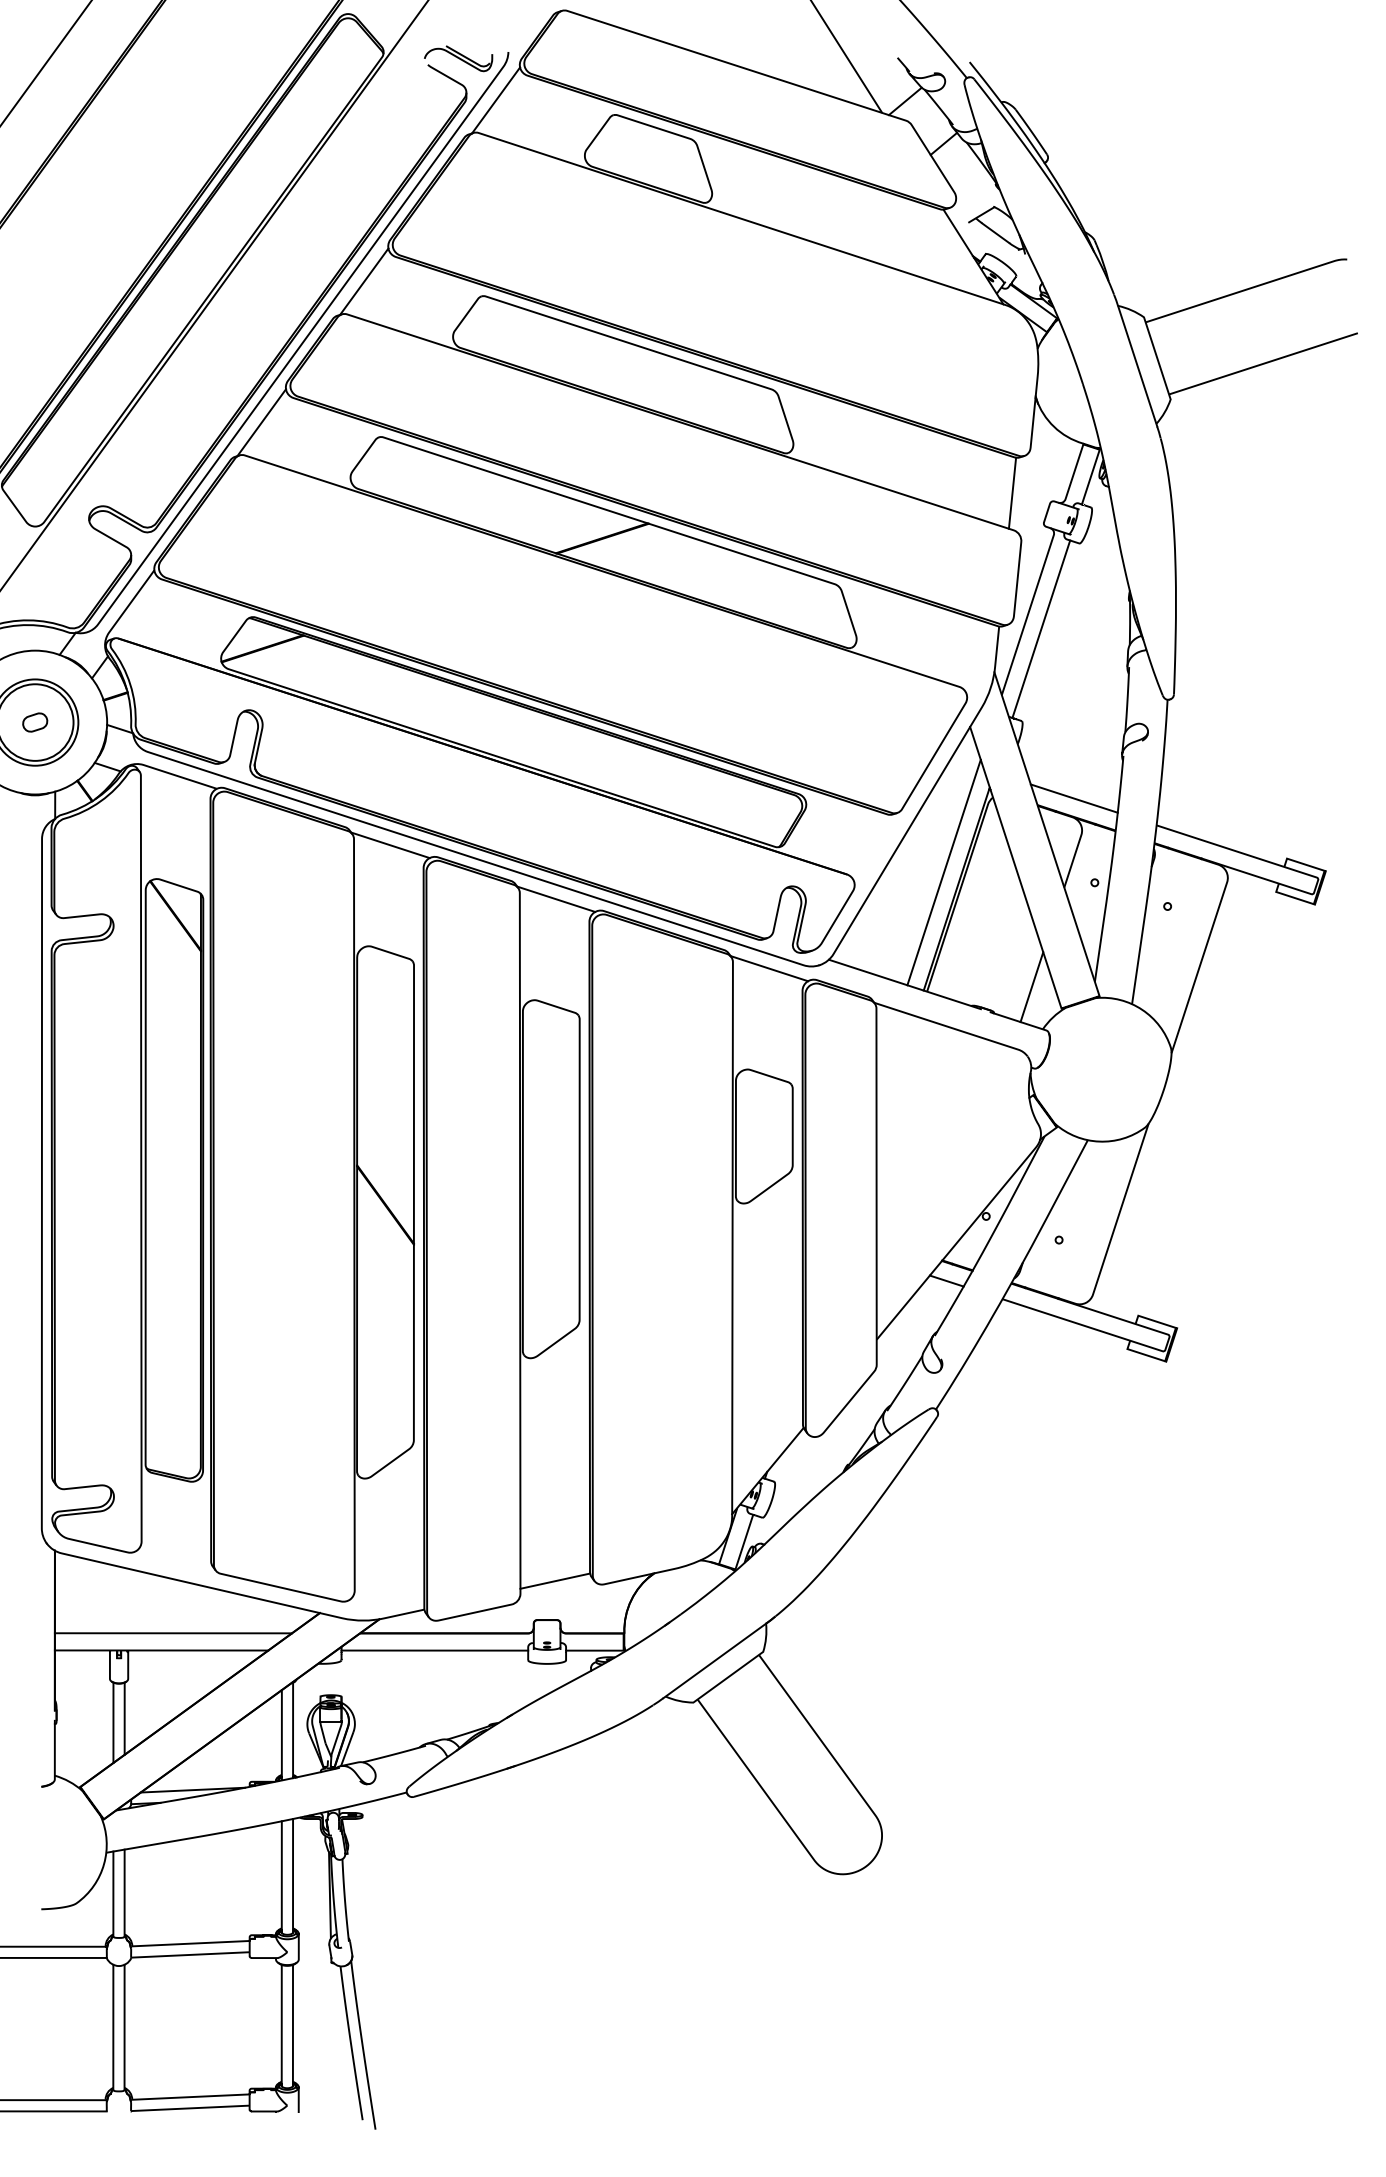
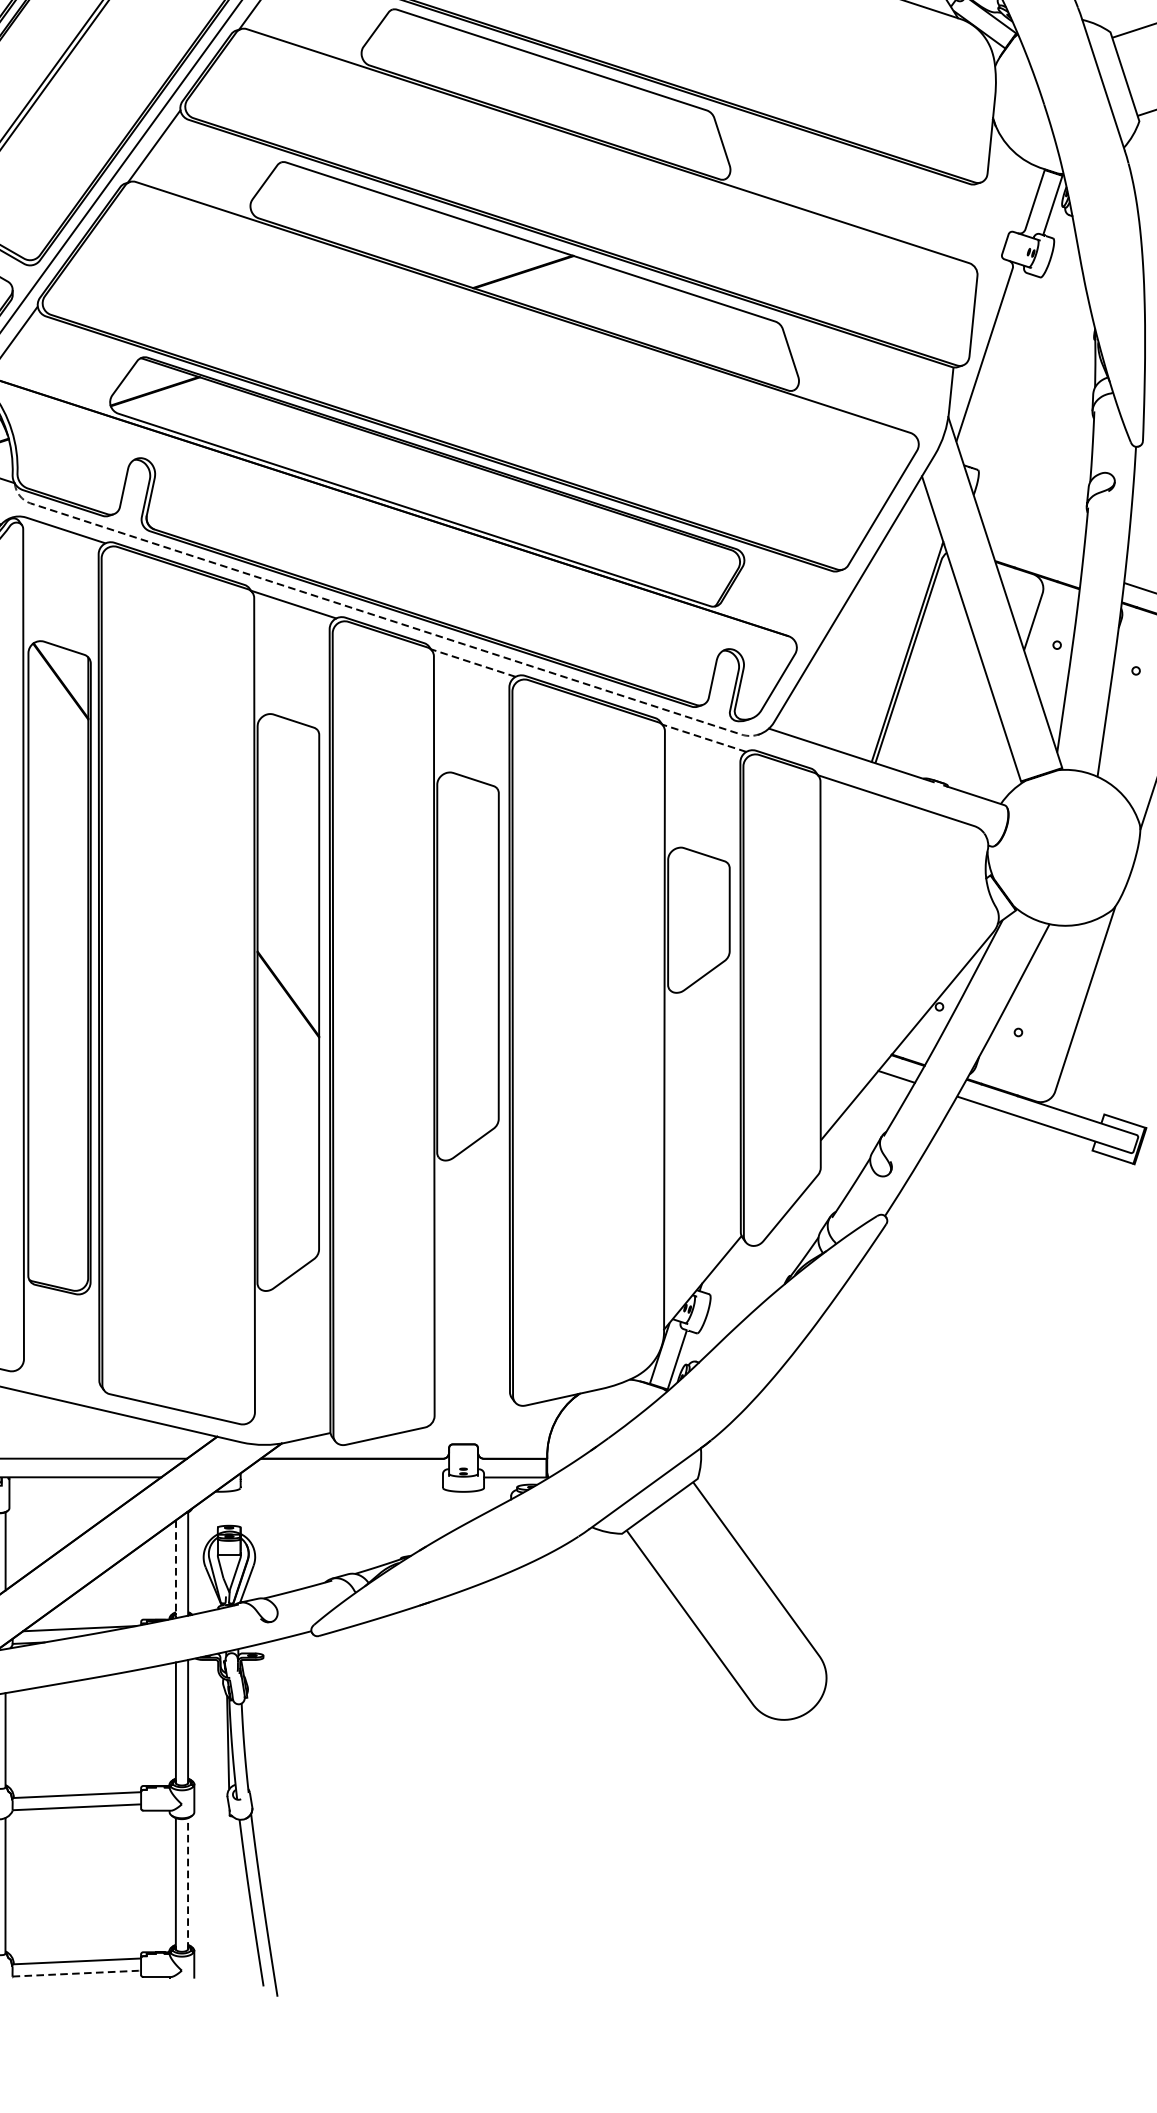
line: (1012, 492) -> (967, 222), removed
line: (1041, 629) -> (999, 370), removed
line: (1073, 798) -> (1034, 553), removed
line: (469, 856) -> (379, 616), solid -> dashed
line: (943, 872) -> (893, 634), removed
line: (555, 899) -> (472, 663), solid -> dashed
line: (769, 968) -> (704, 738), solid -> dashed
line: (1031, 987) -> (988, 758), removed
line: (555, 1580) -> (472, 1401), removed
line: (434, 1650) -> (341, 1477), removed
line: (281, 1734) -> (175, 1568), solid -> dashed
line: (292, 2025) -> (187, 1883), solid -> dashed
line: (192, 2108) -> (79, 1973), solid -> dashed

